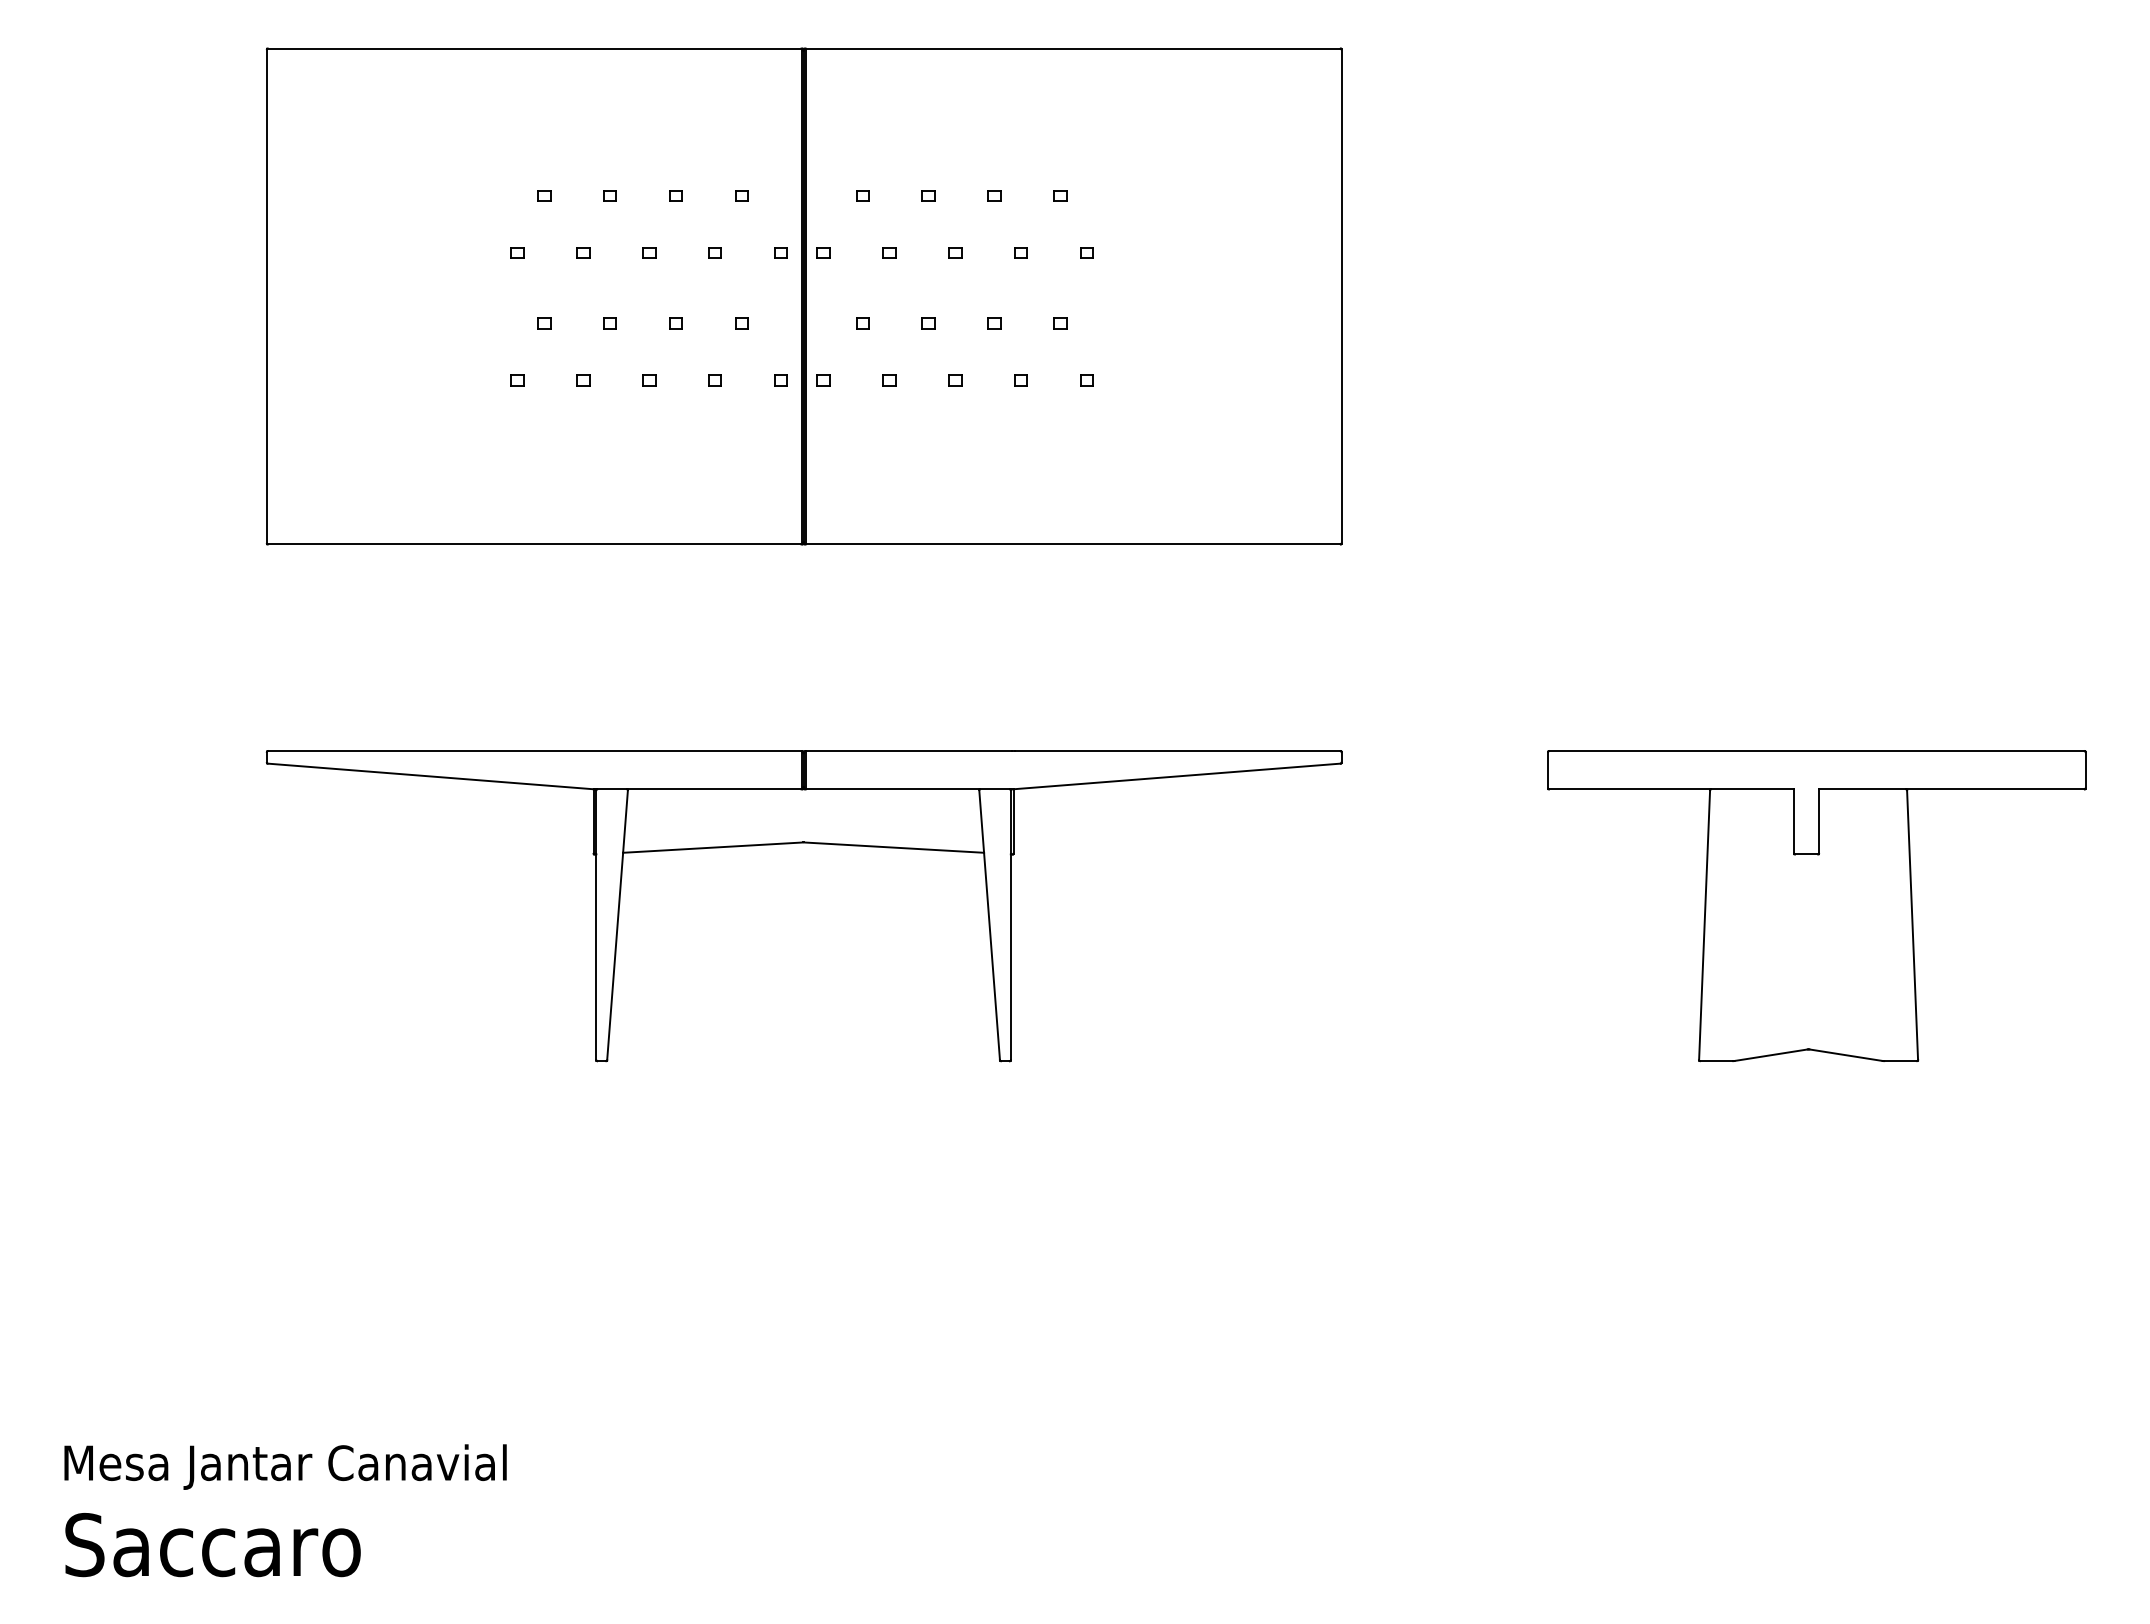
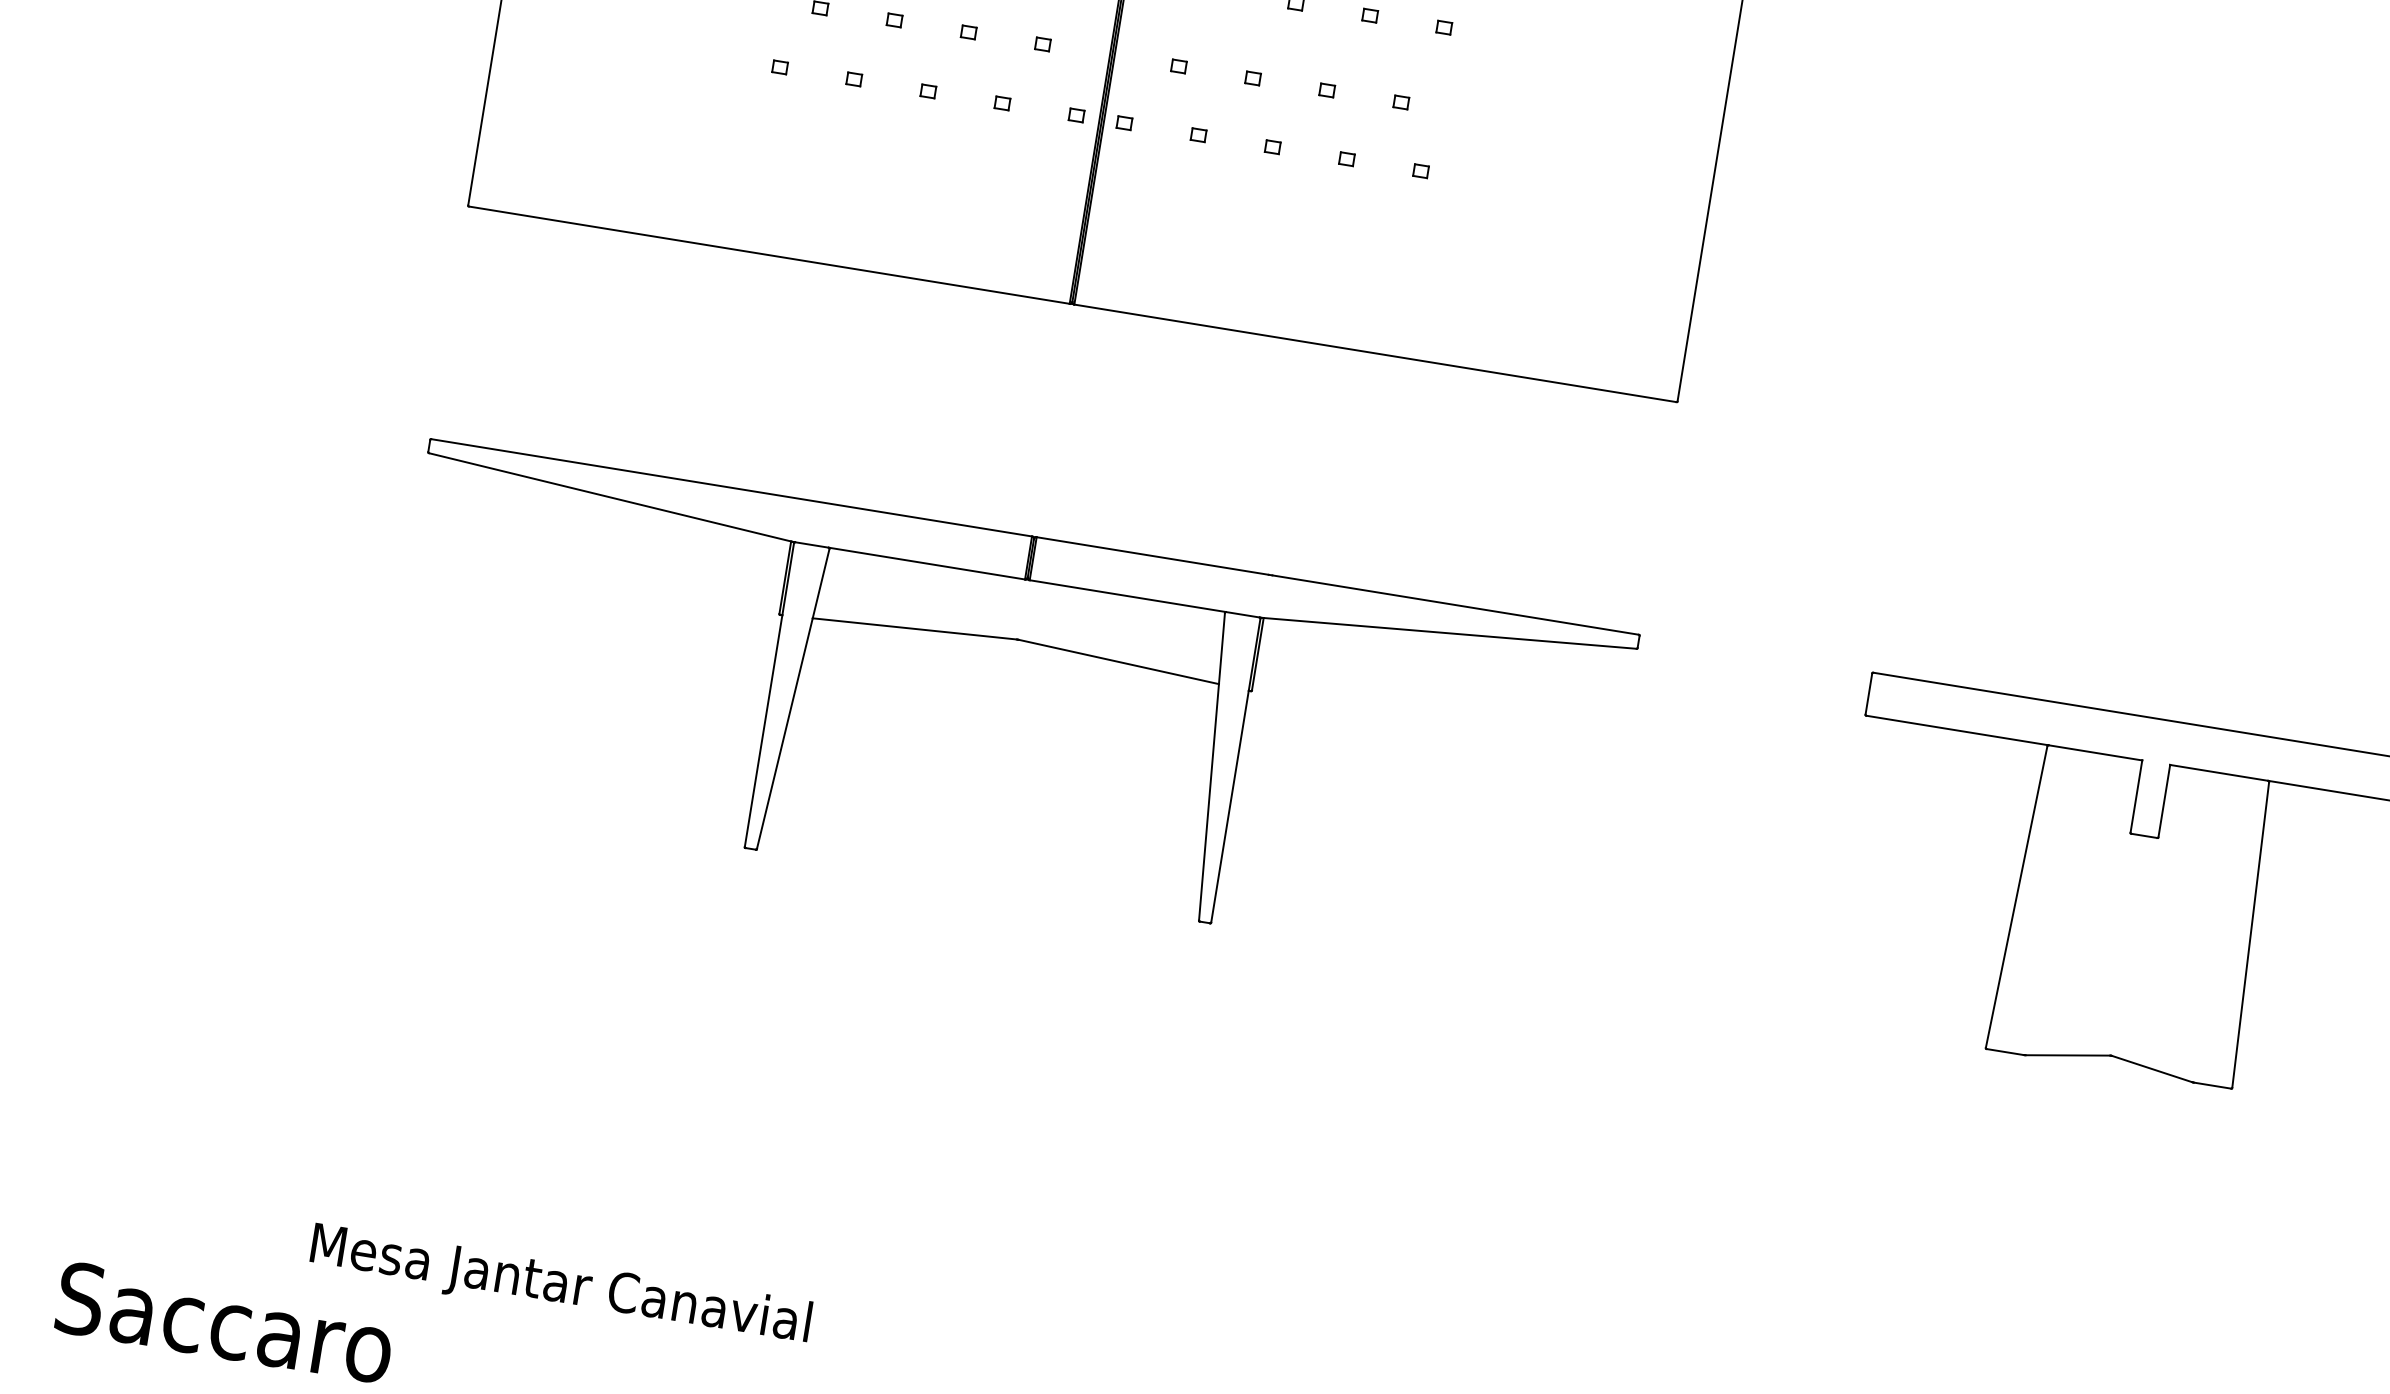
text: (285, 1466) -> (560, 1286), moved

